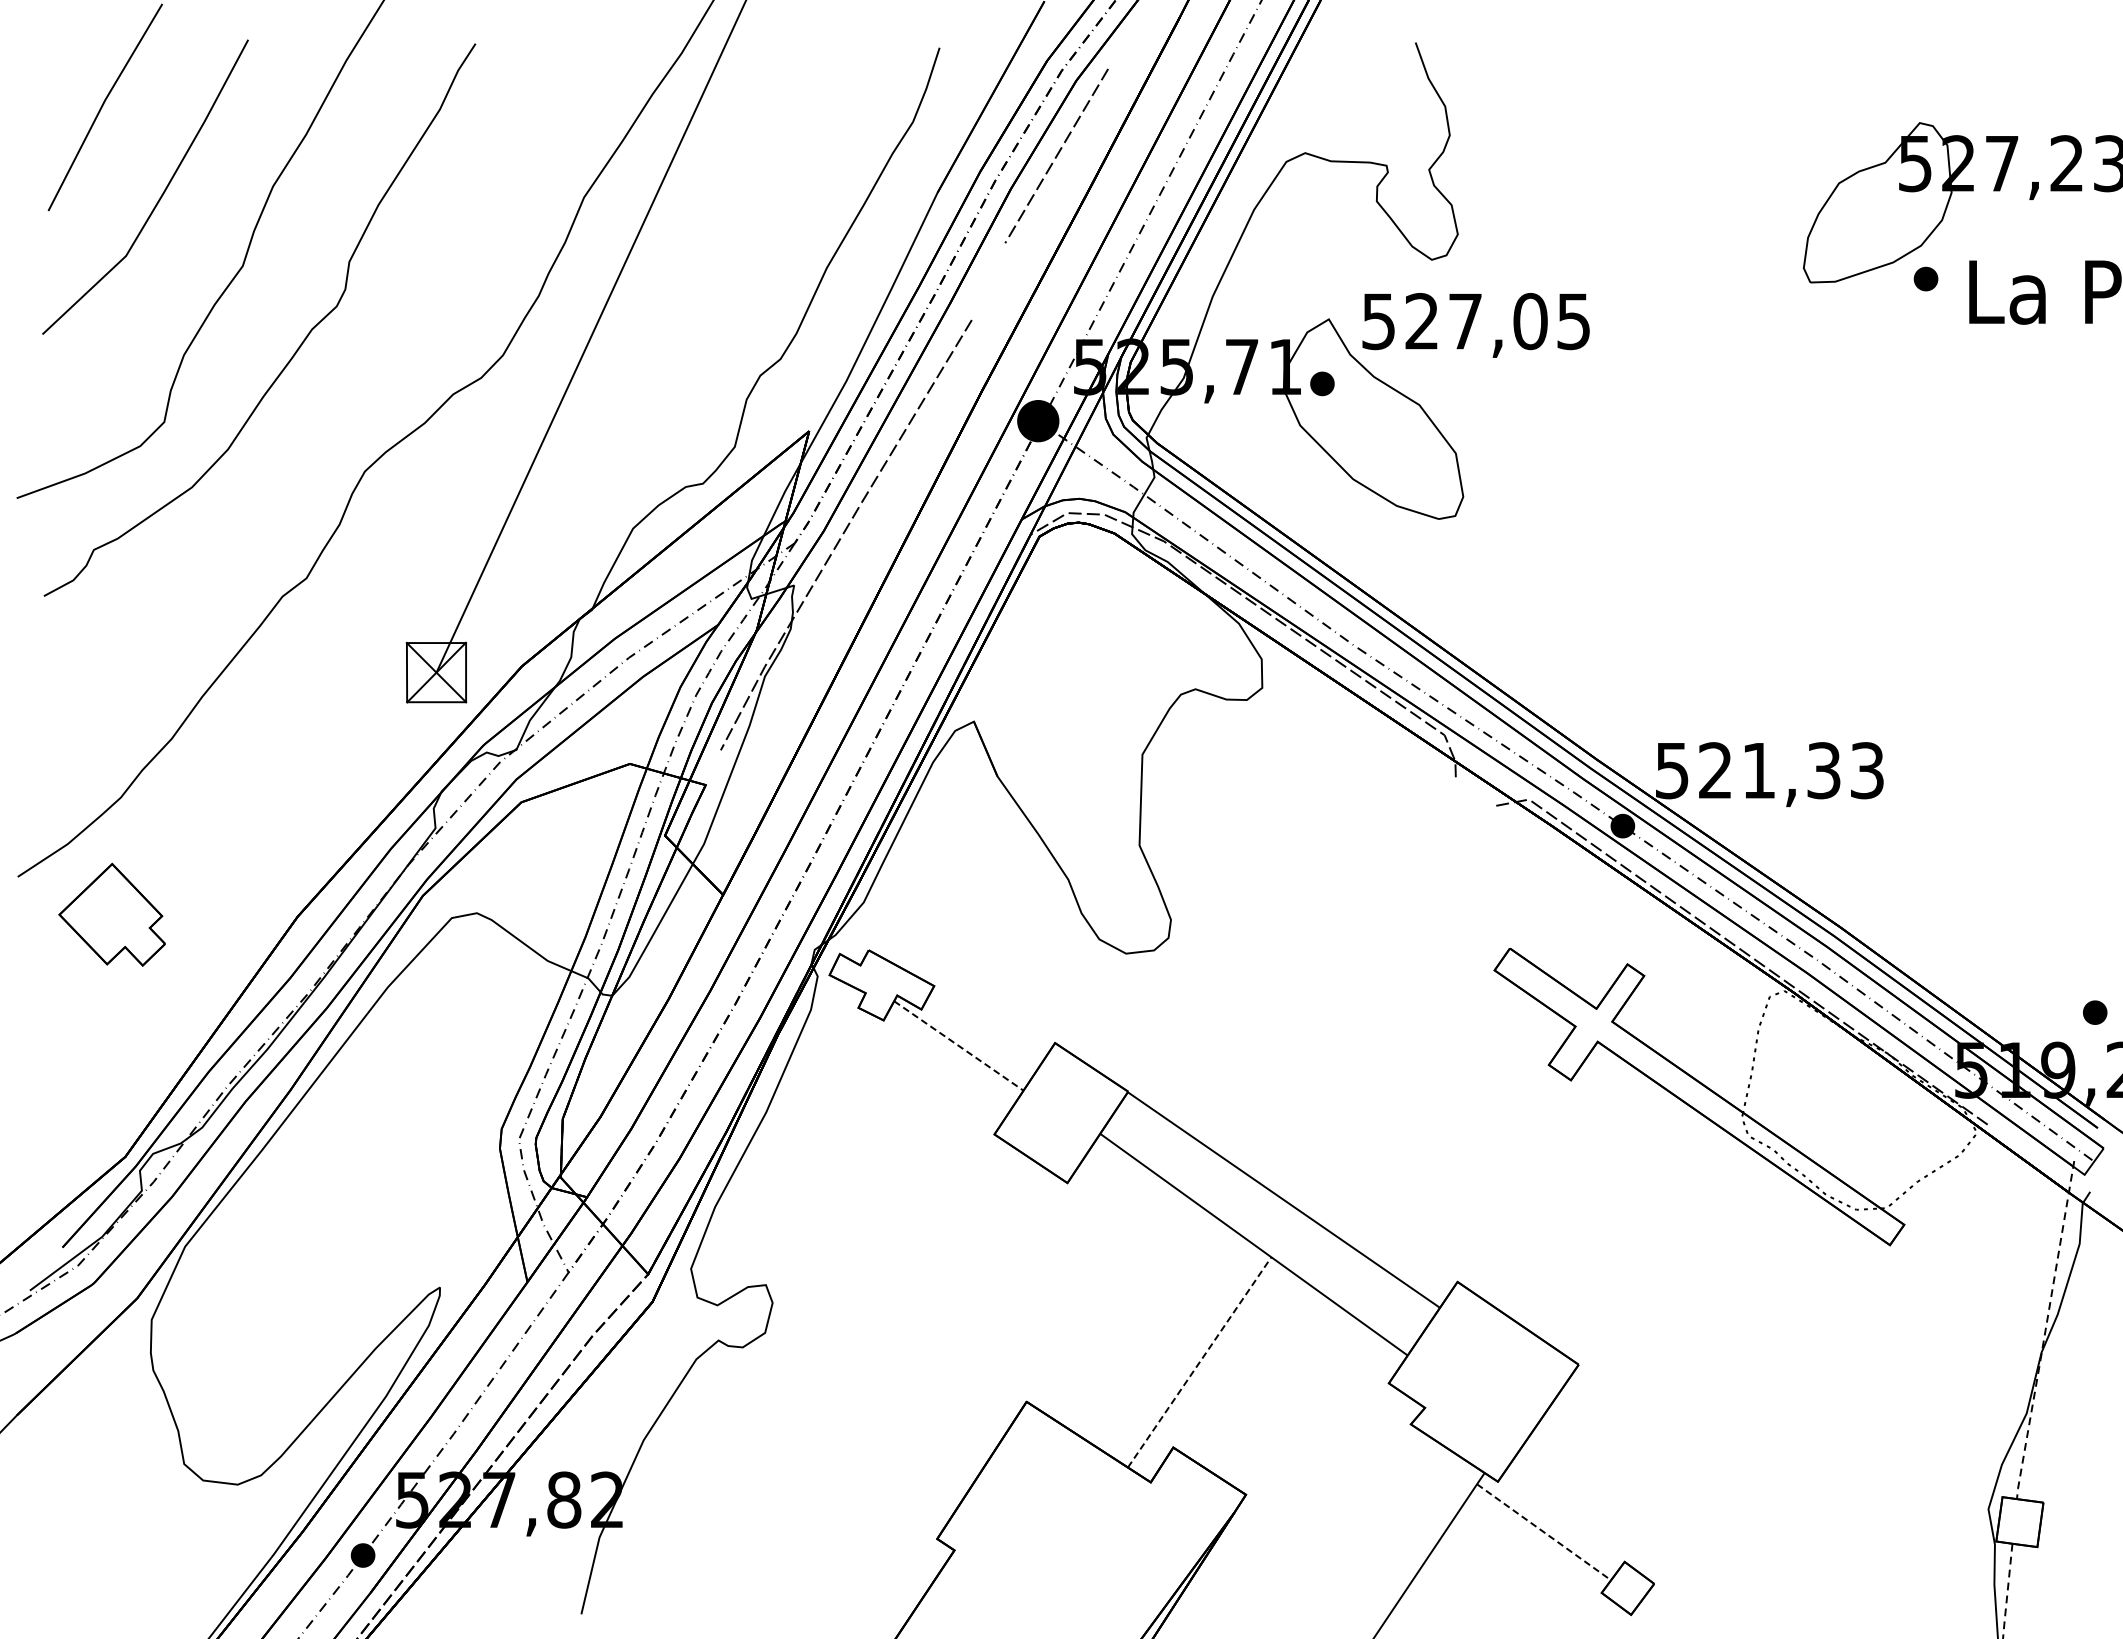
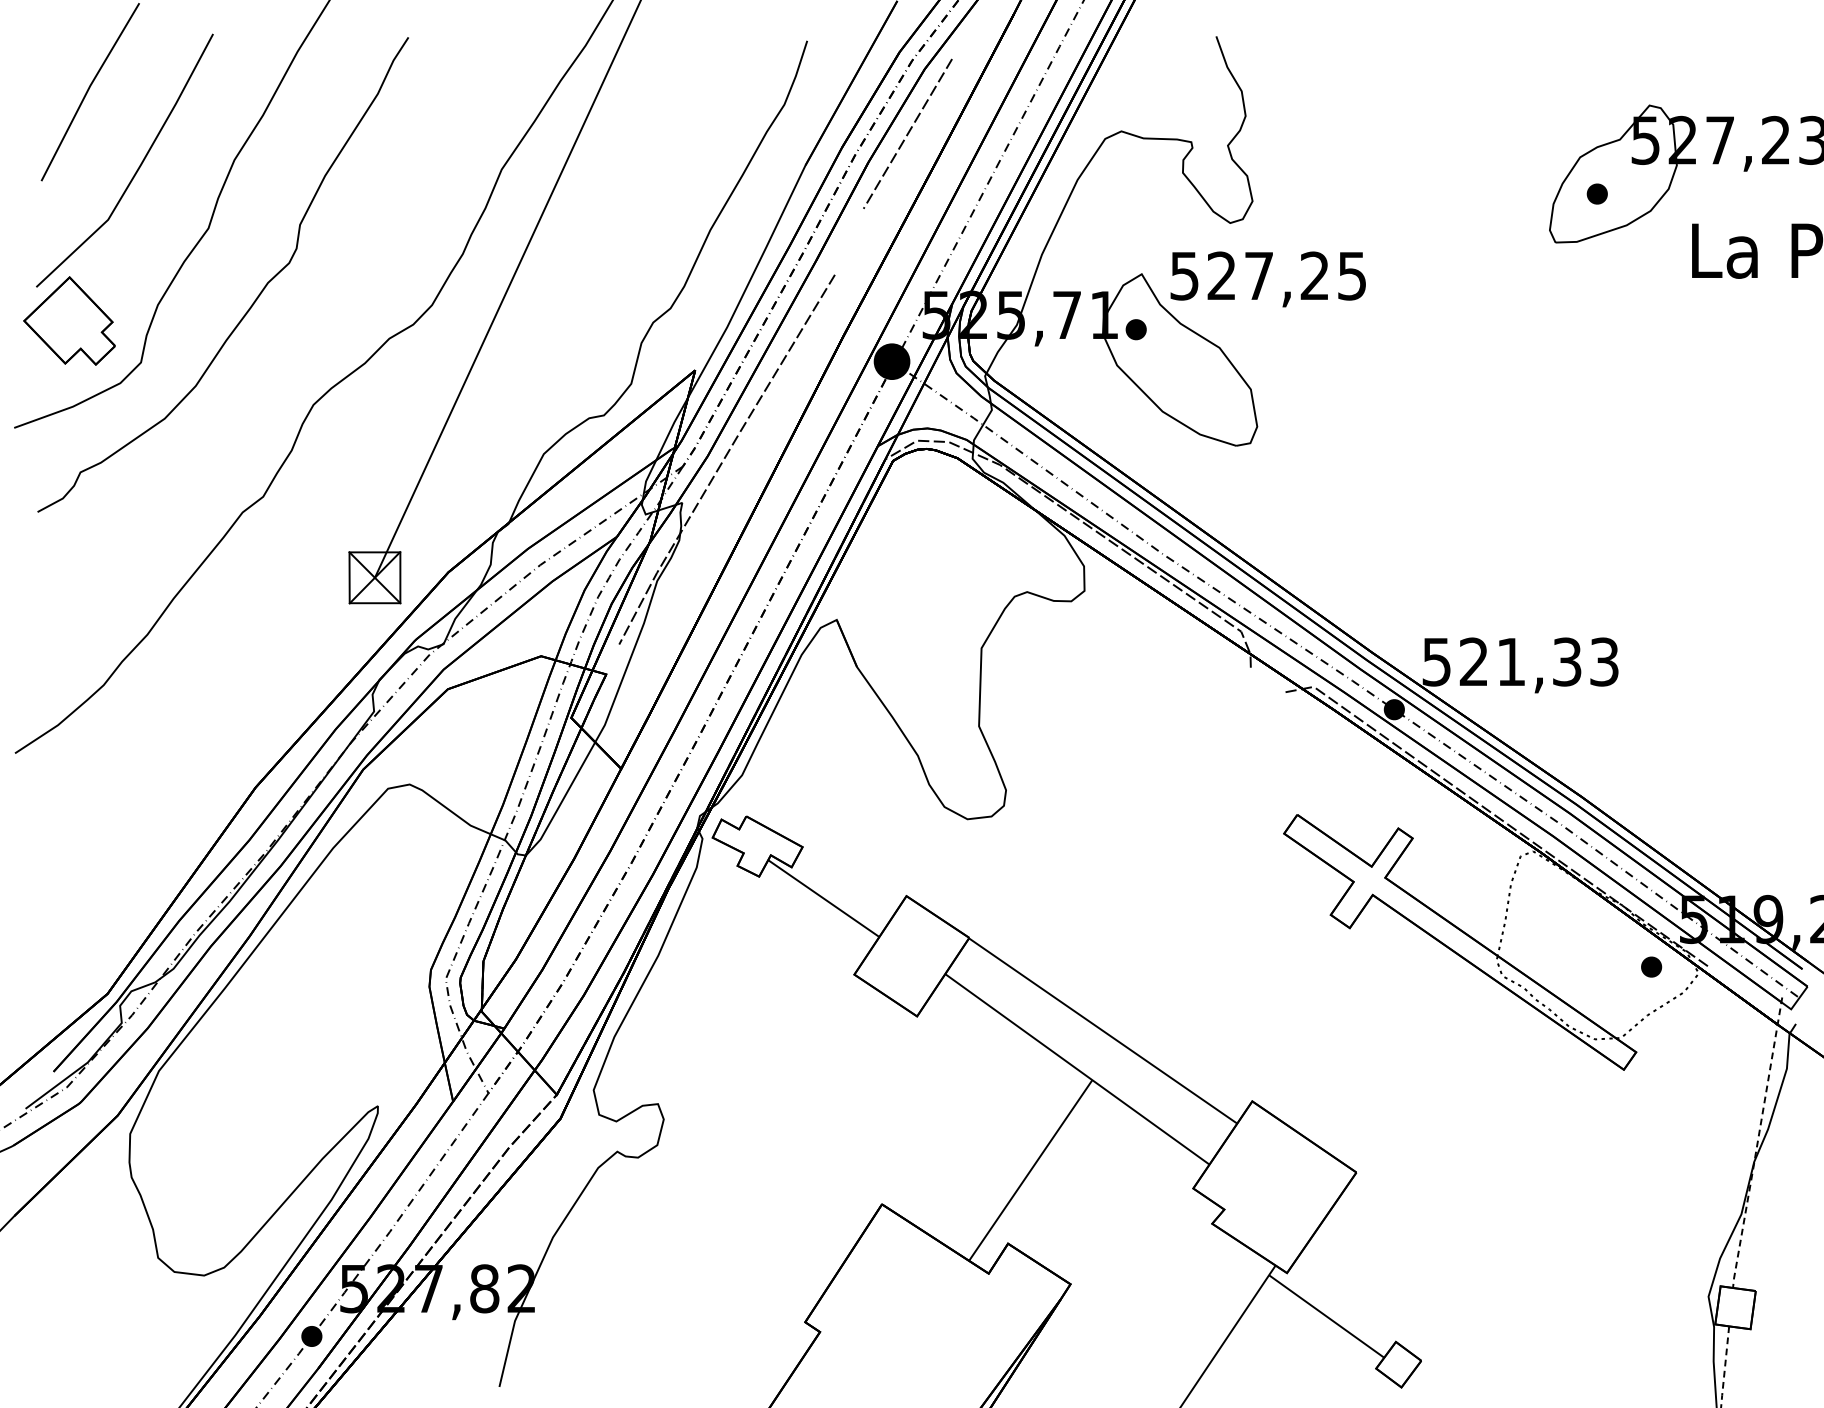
part: (1925, 278) -> (1596, 193), moved
text: (1530, 321) -> (1315, 276), 527,05 -> 527,25
part: (111, 914) -> (69, 320), moved
part: (2095, 1012) -> (1651, 966), moved
line: (958, 1045) -> (823, 898), dashed -> solid
line: (1199, 1361) -> (1030, 1169), dashed -> solid
line: (1544, 1532) -> (1327, 1316), dashed -> solid

